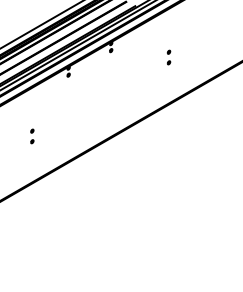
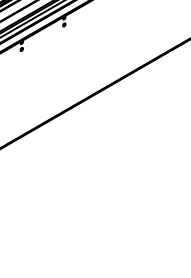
part: (168, 57) -> (121, 31), removed

